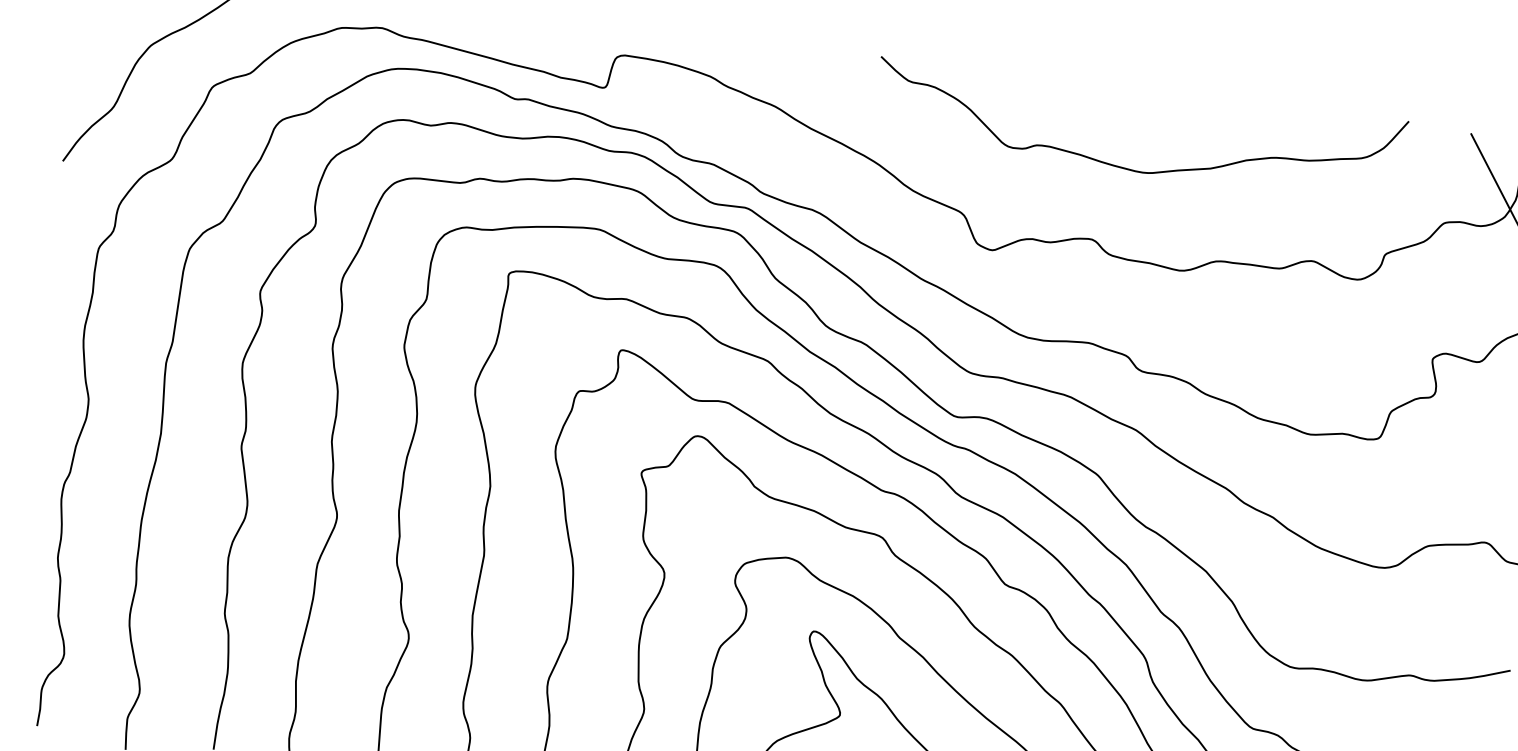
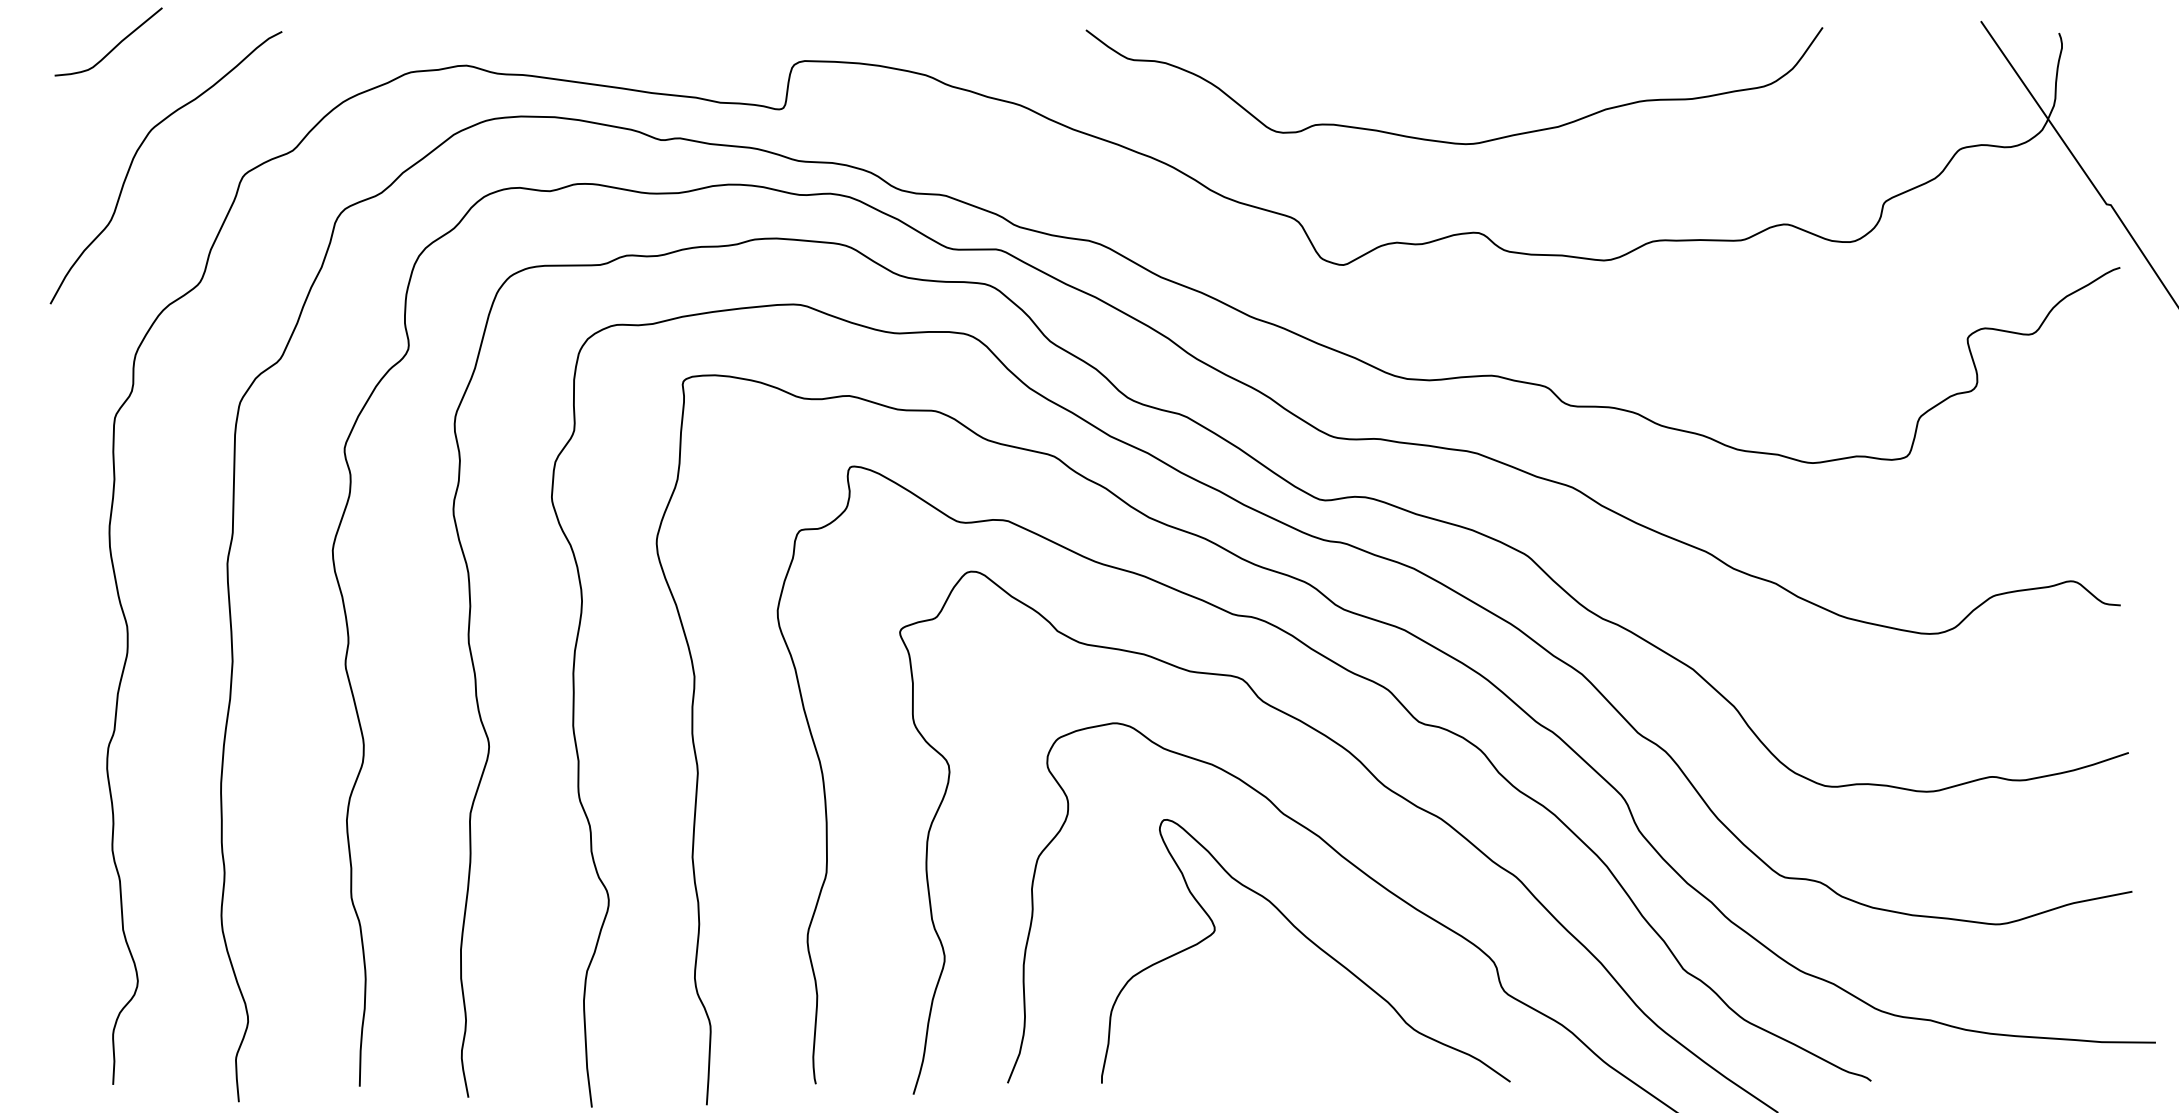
curve: (1131, 169) -> (1449, 141), moved

